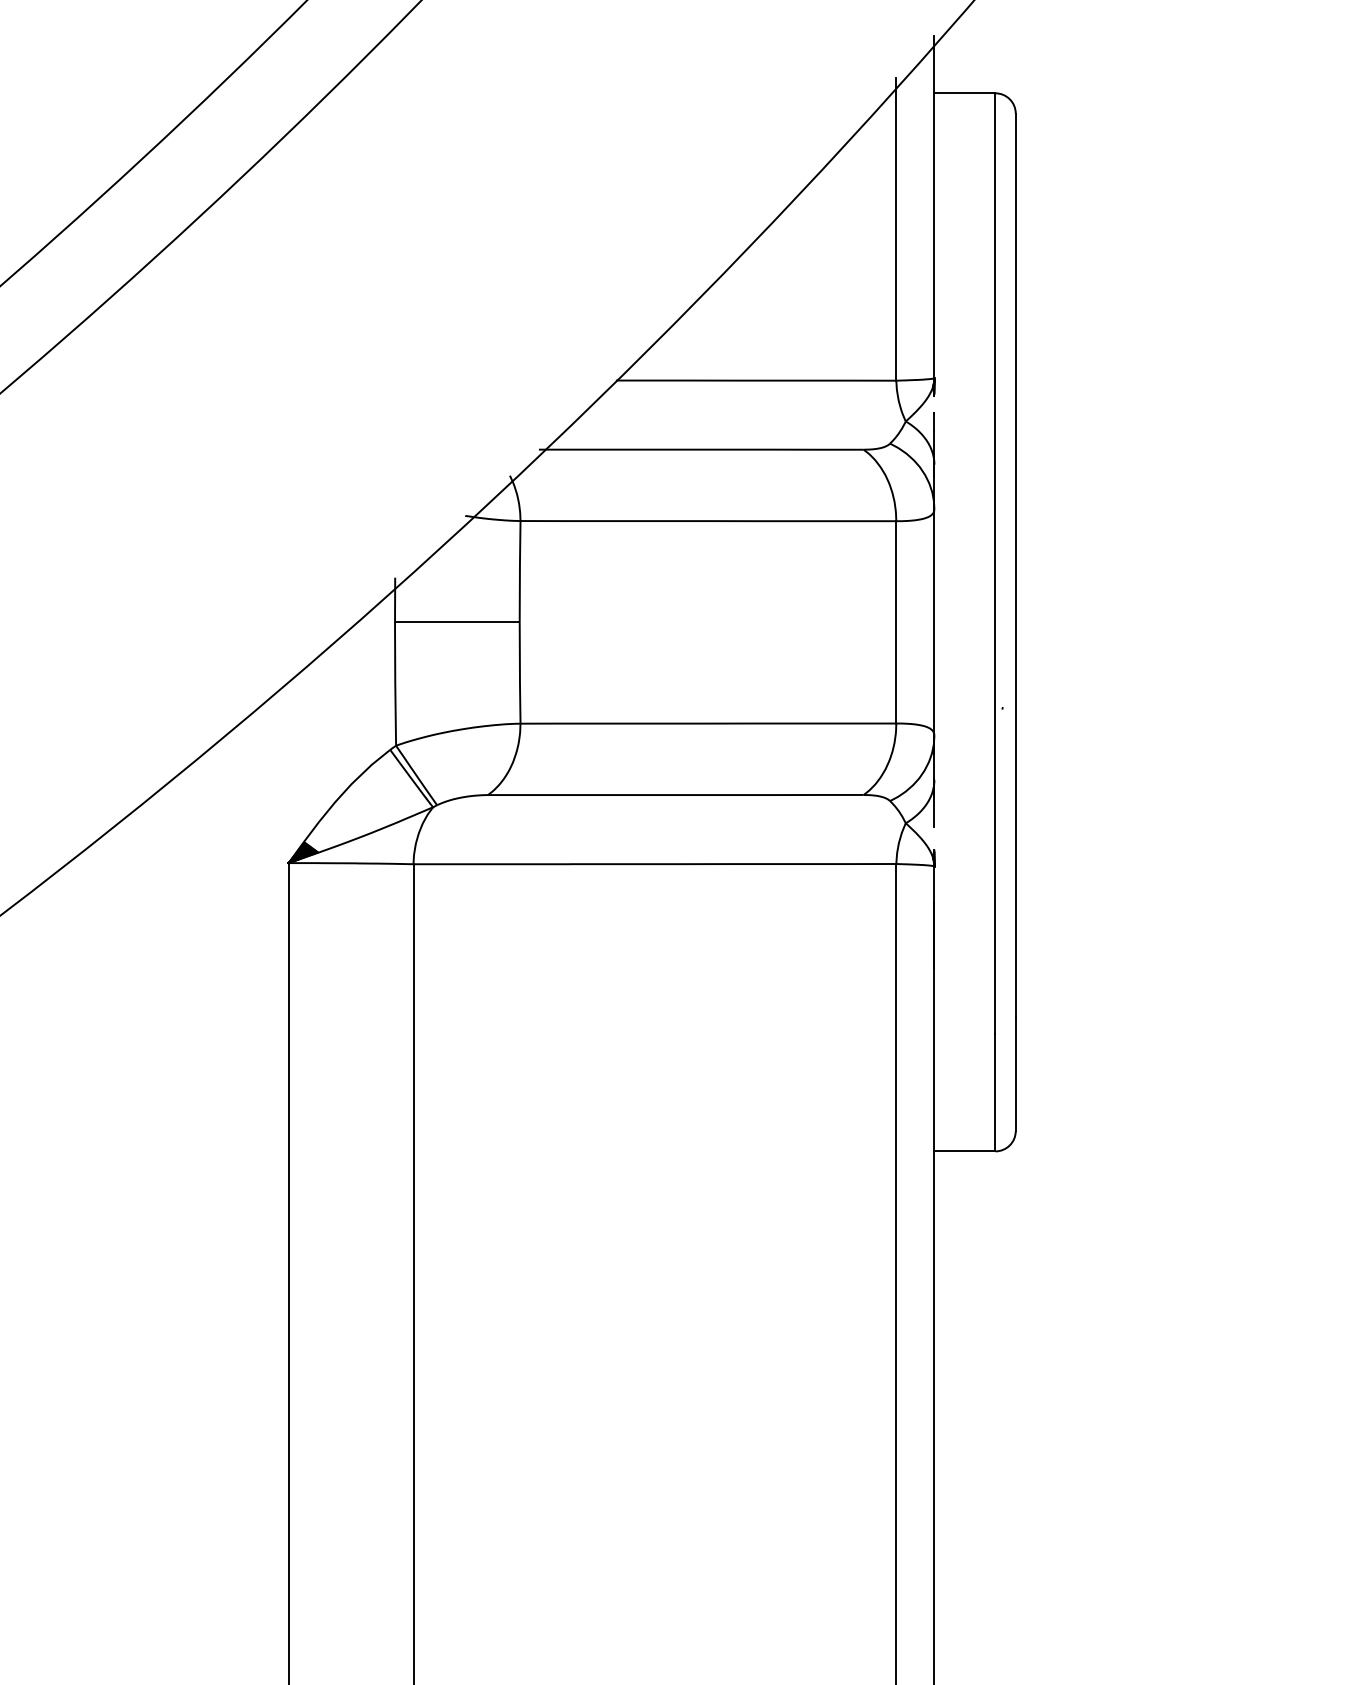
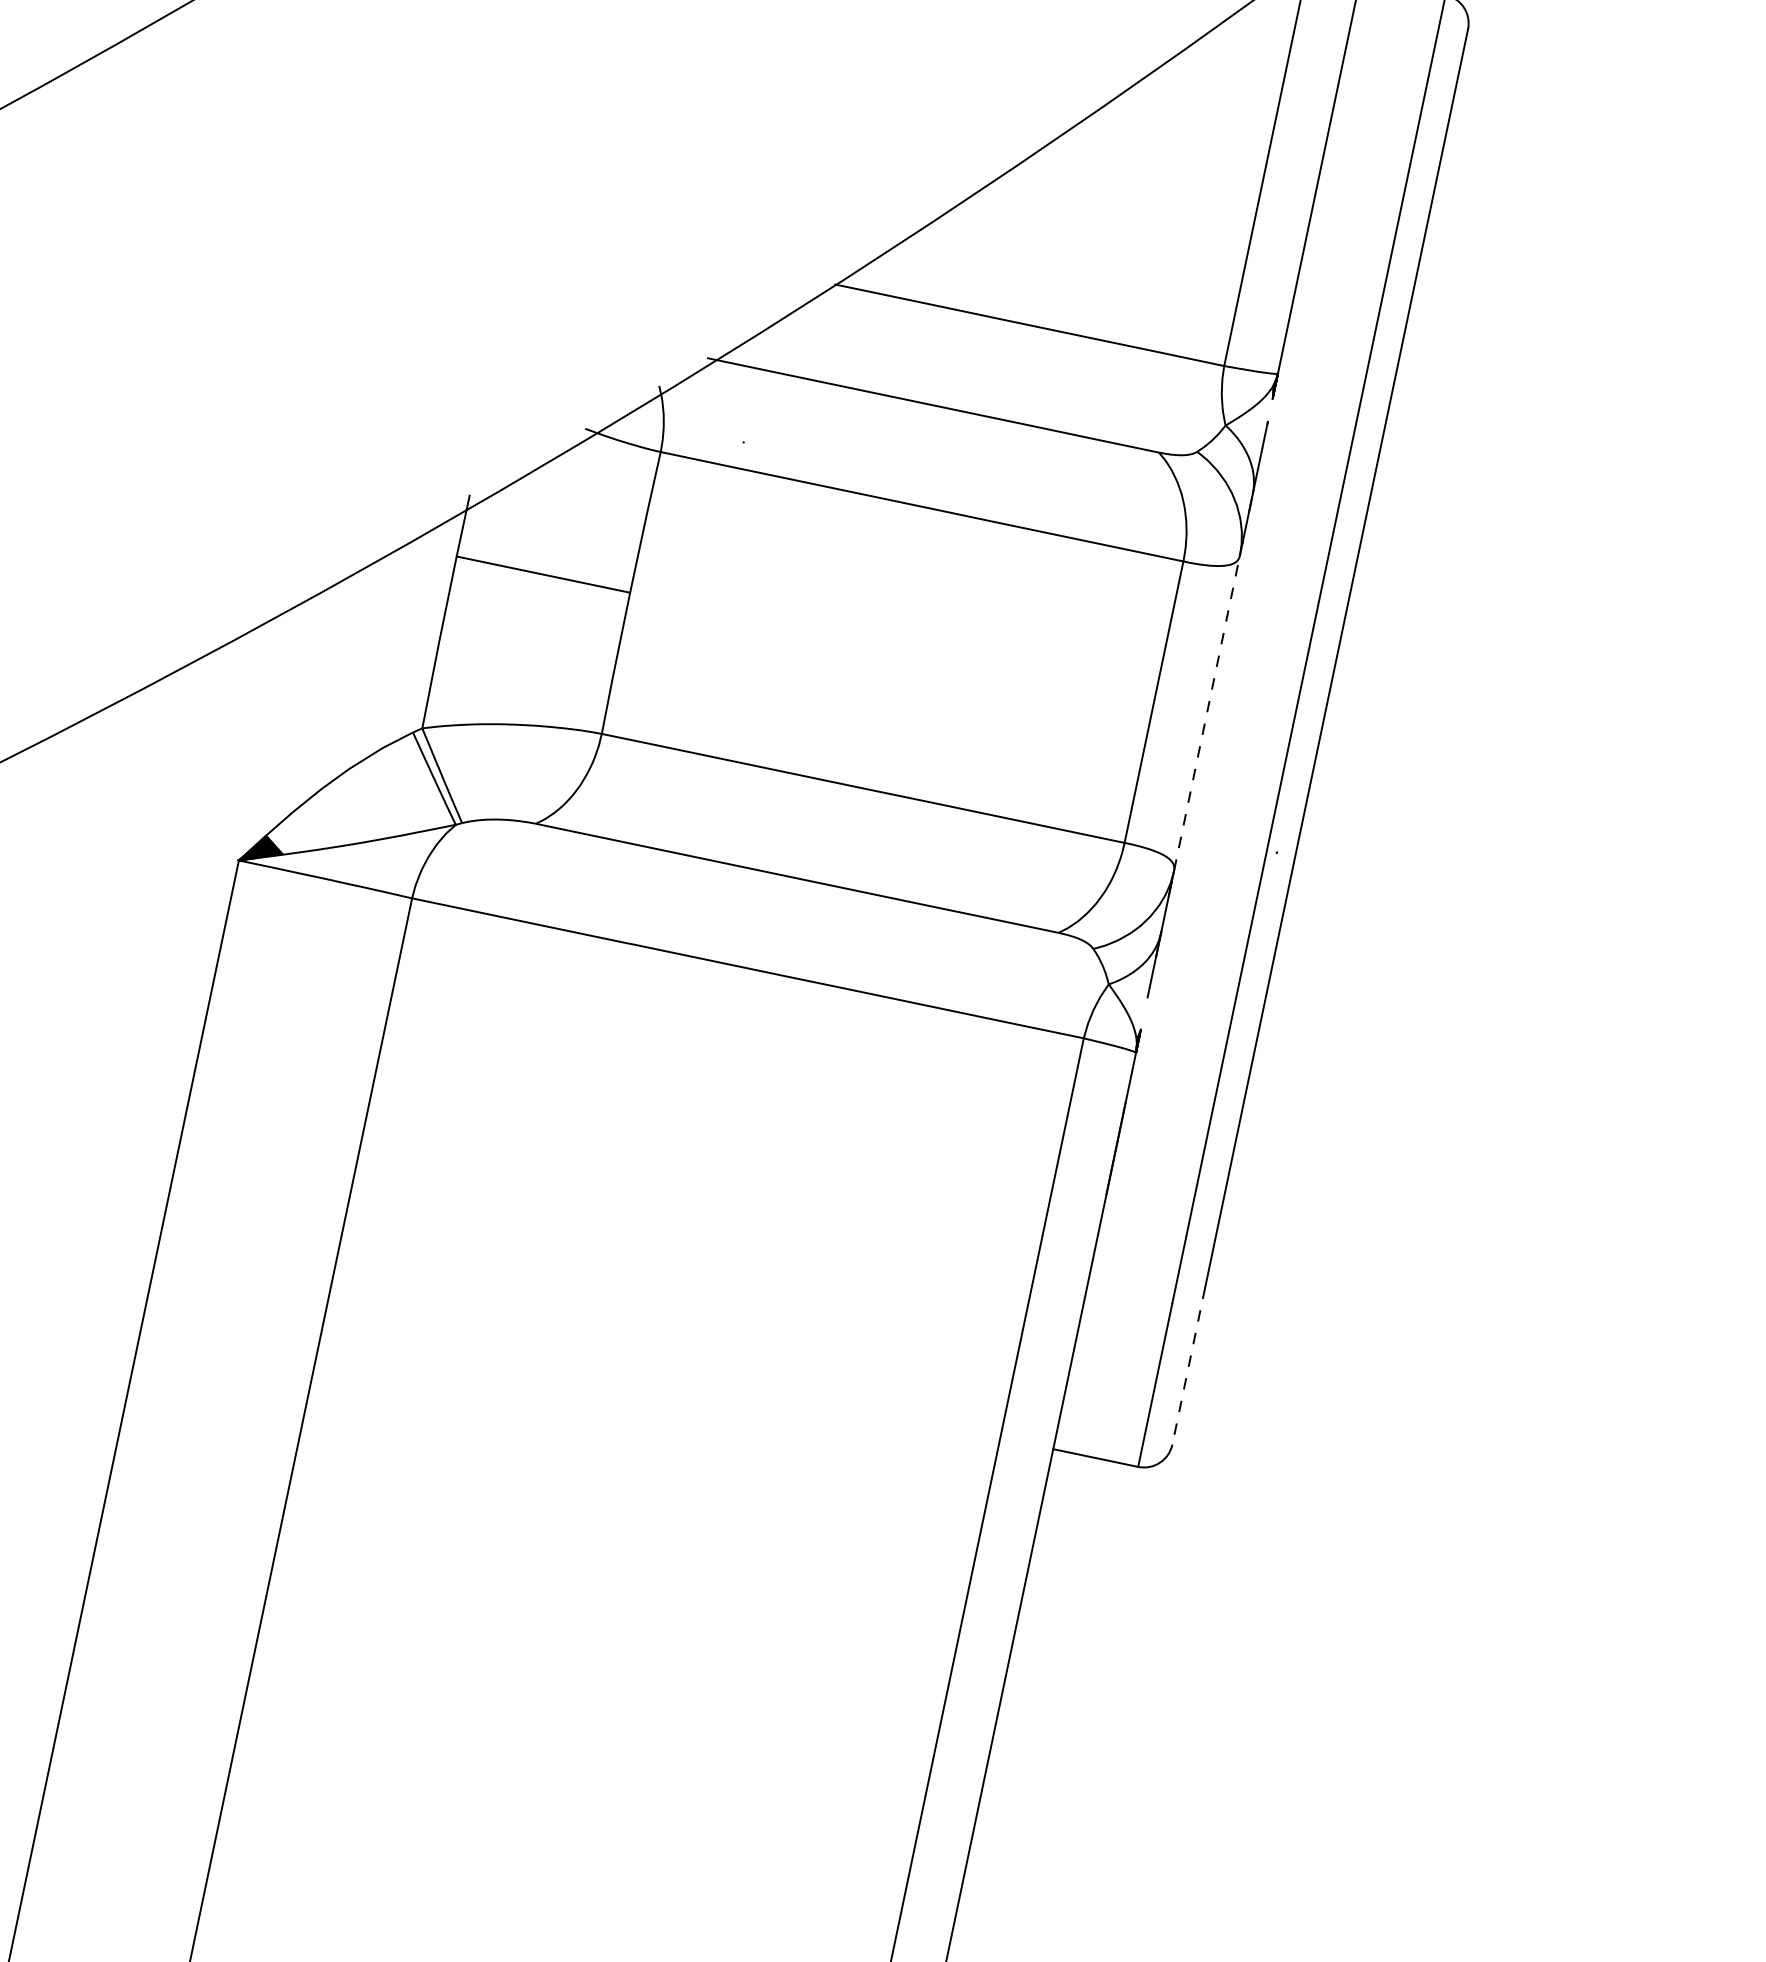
line: (934, 621) -> (1207, 712), solid -> dashed
line: (1015, 1075) -> (1188, 1367), solid -> dashed

